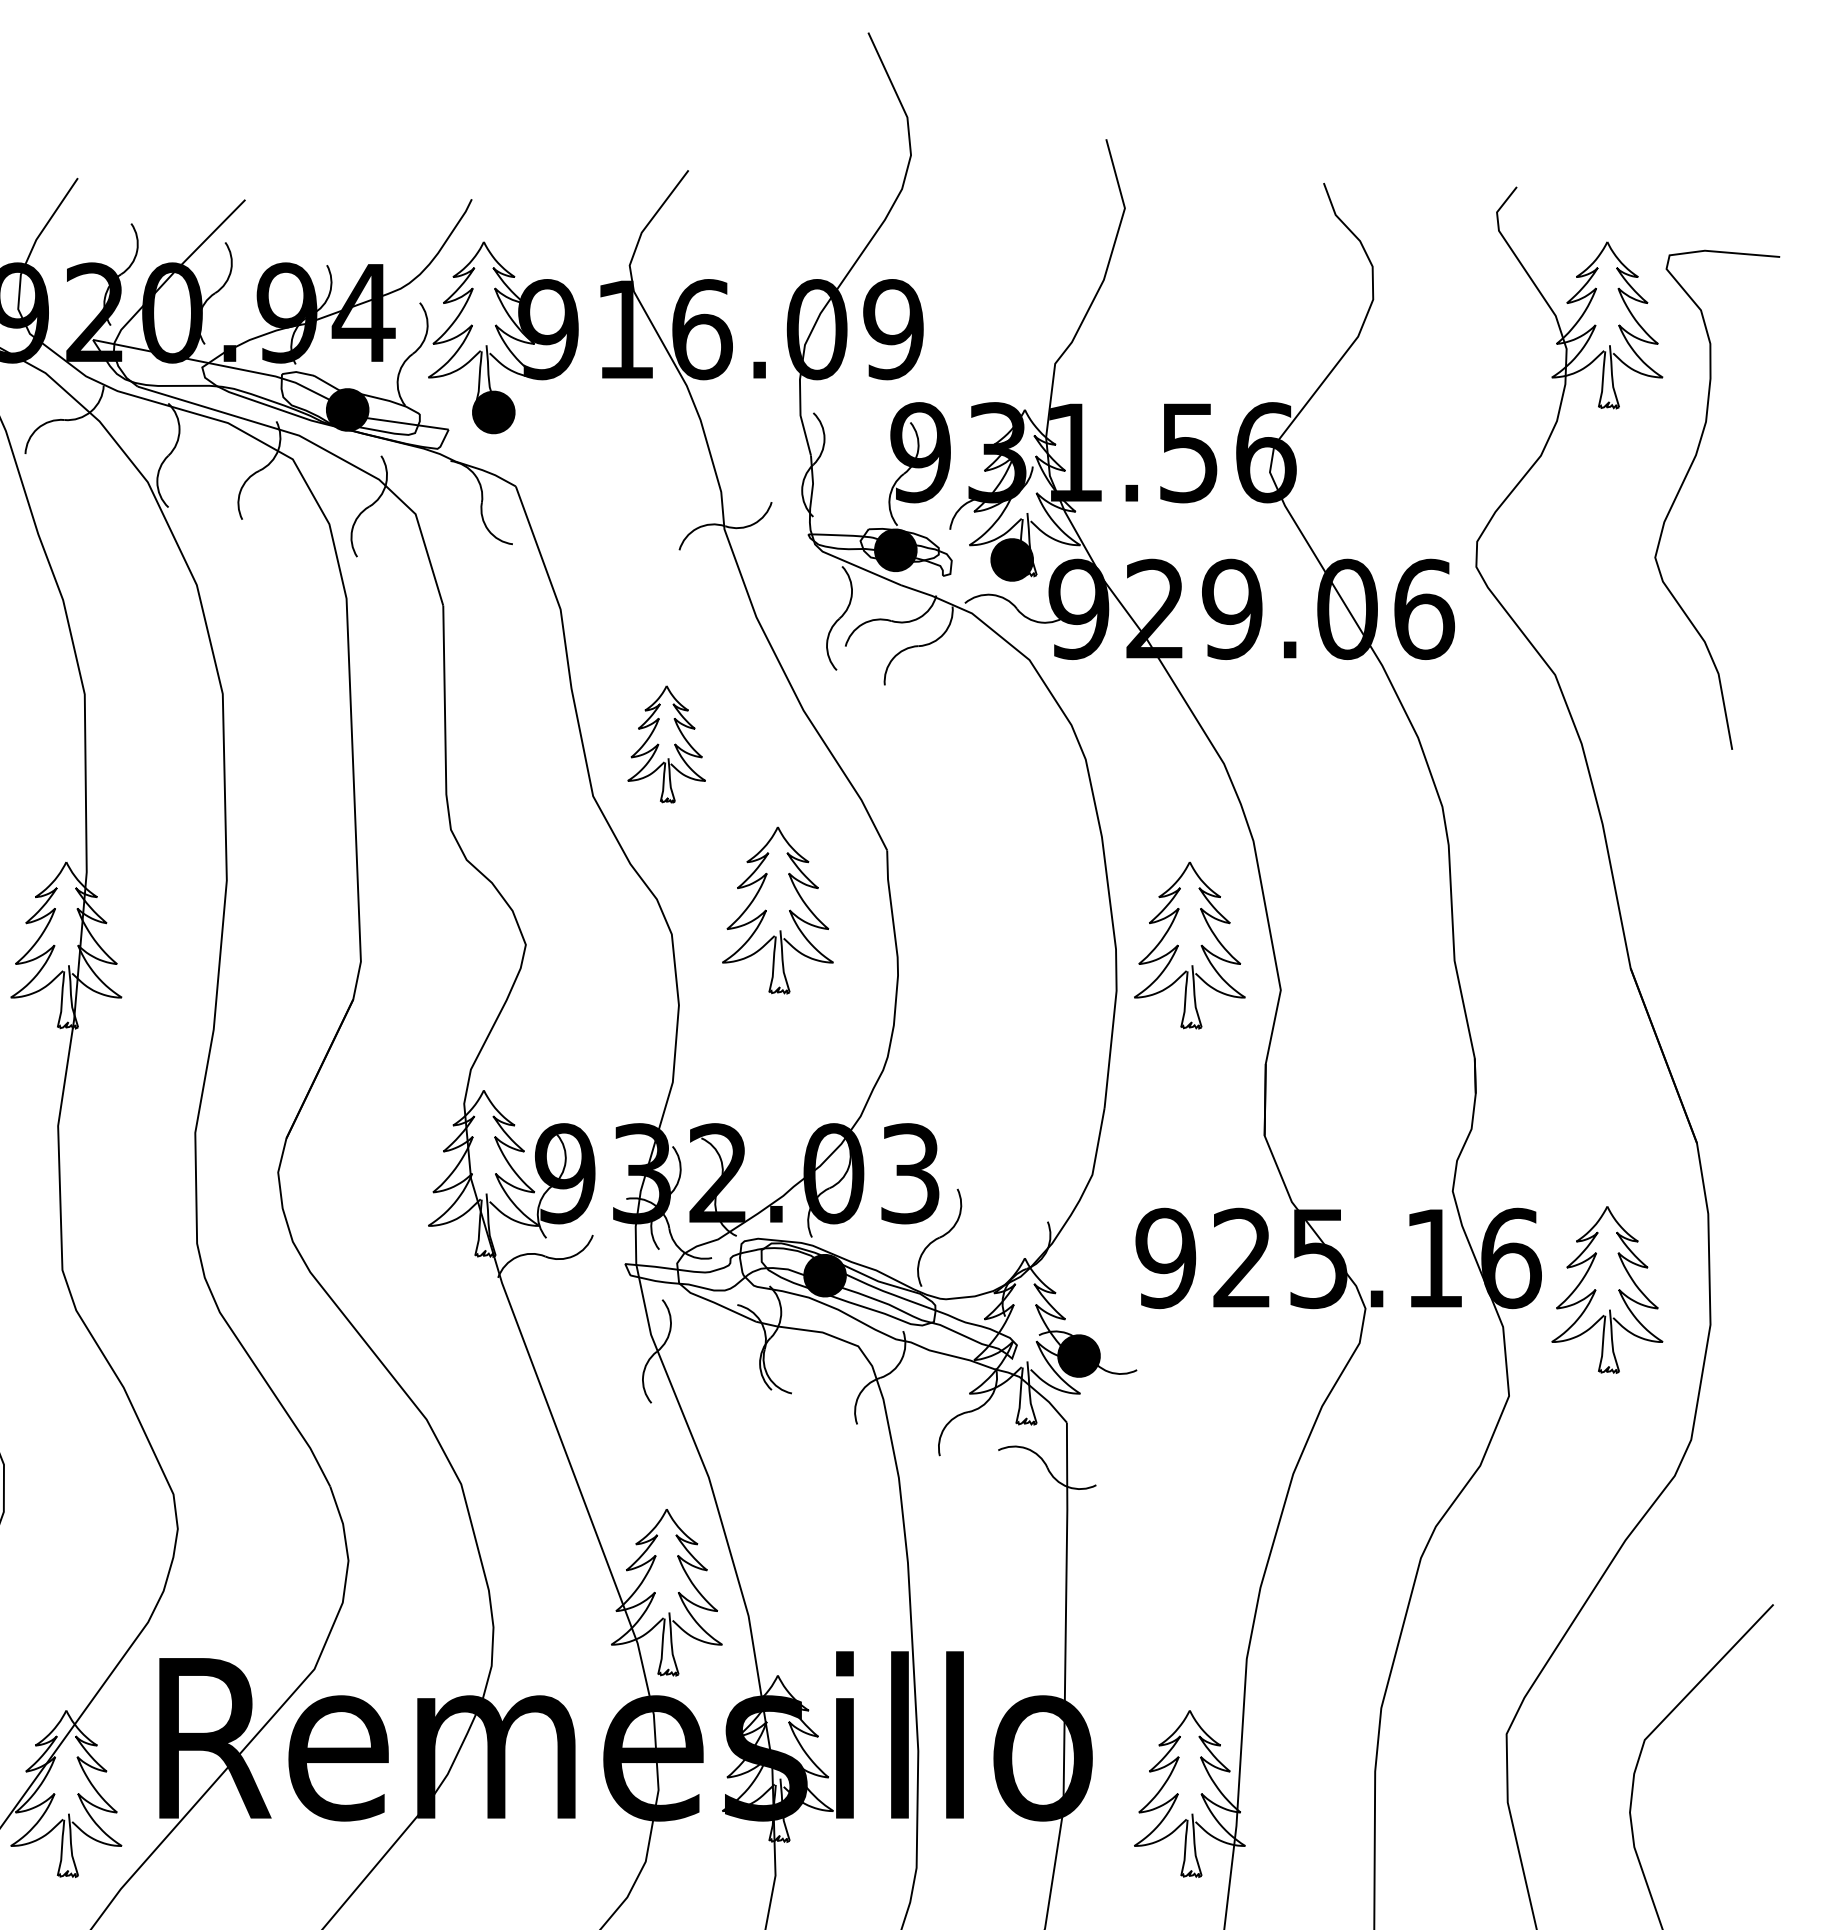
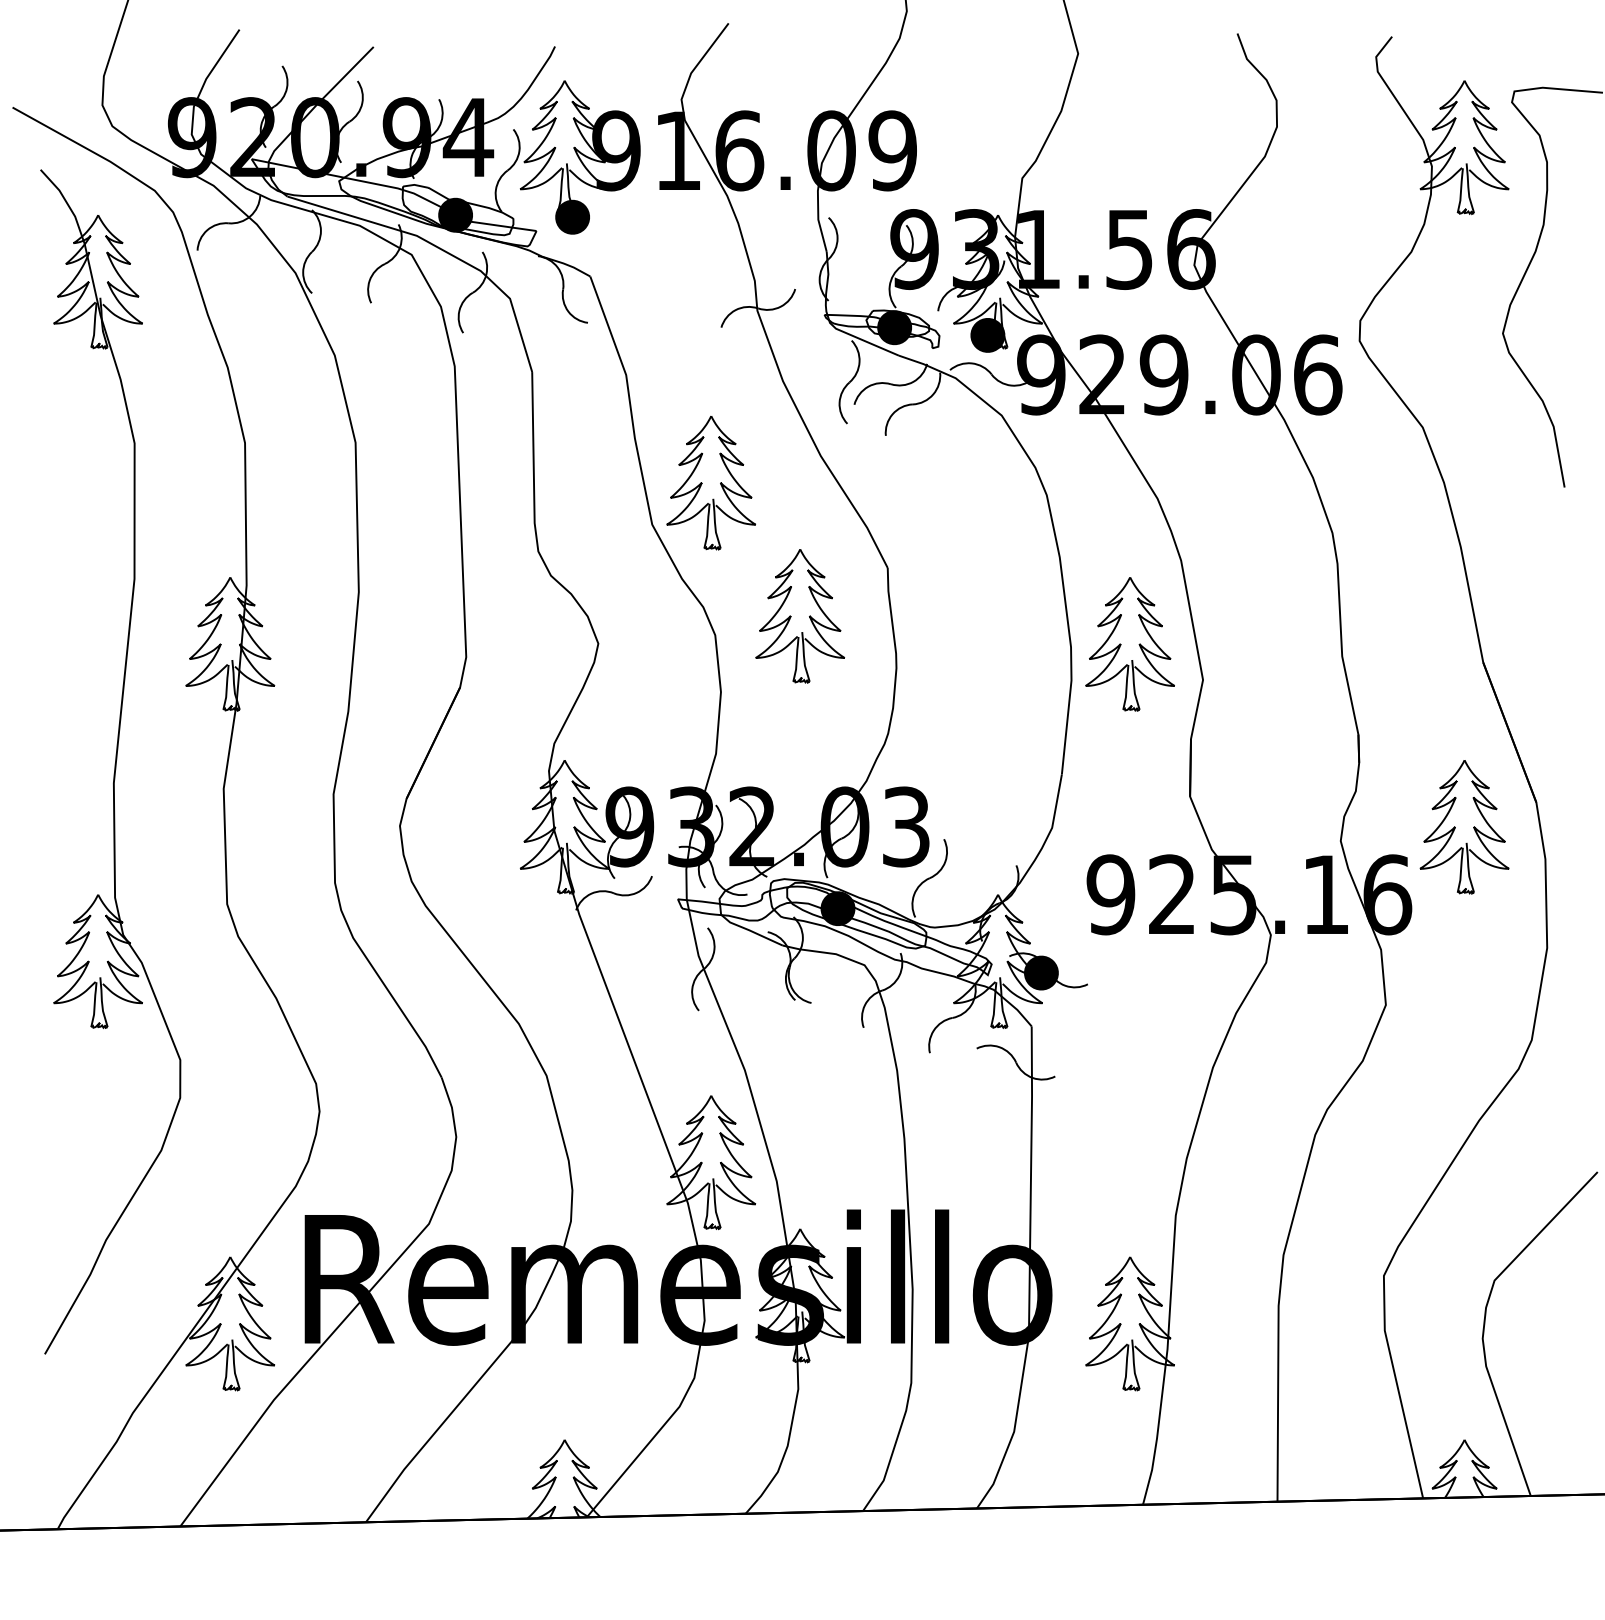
part: (665, 744) -> (710, 483), size x1.43
part: (1607, 1290) -> (1464, 827), moved

